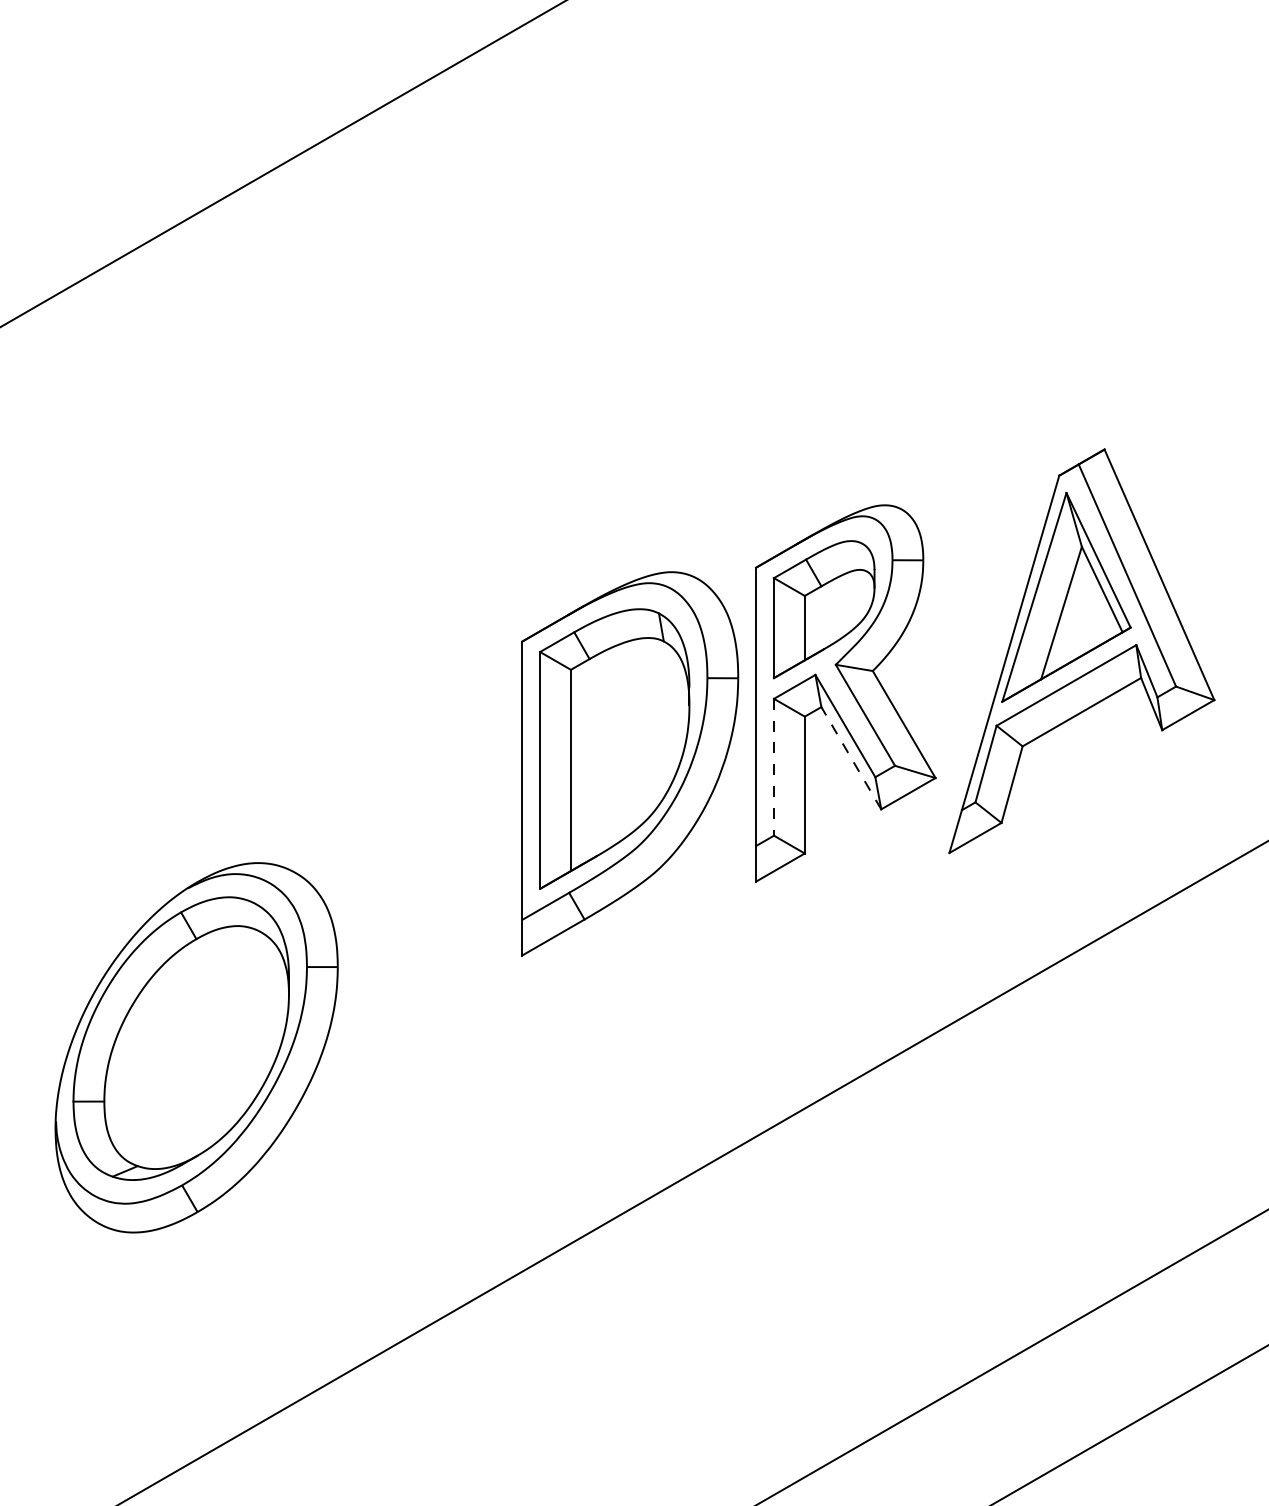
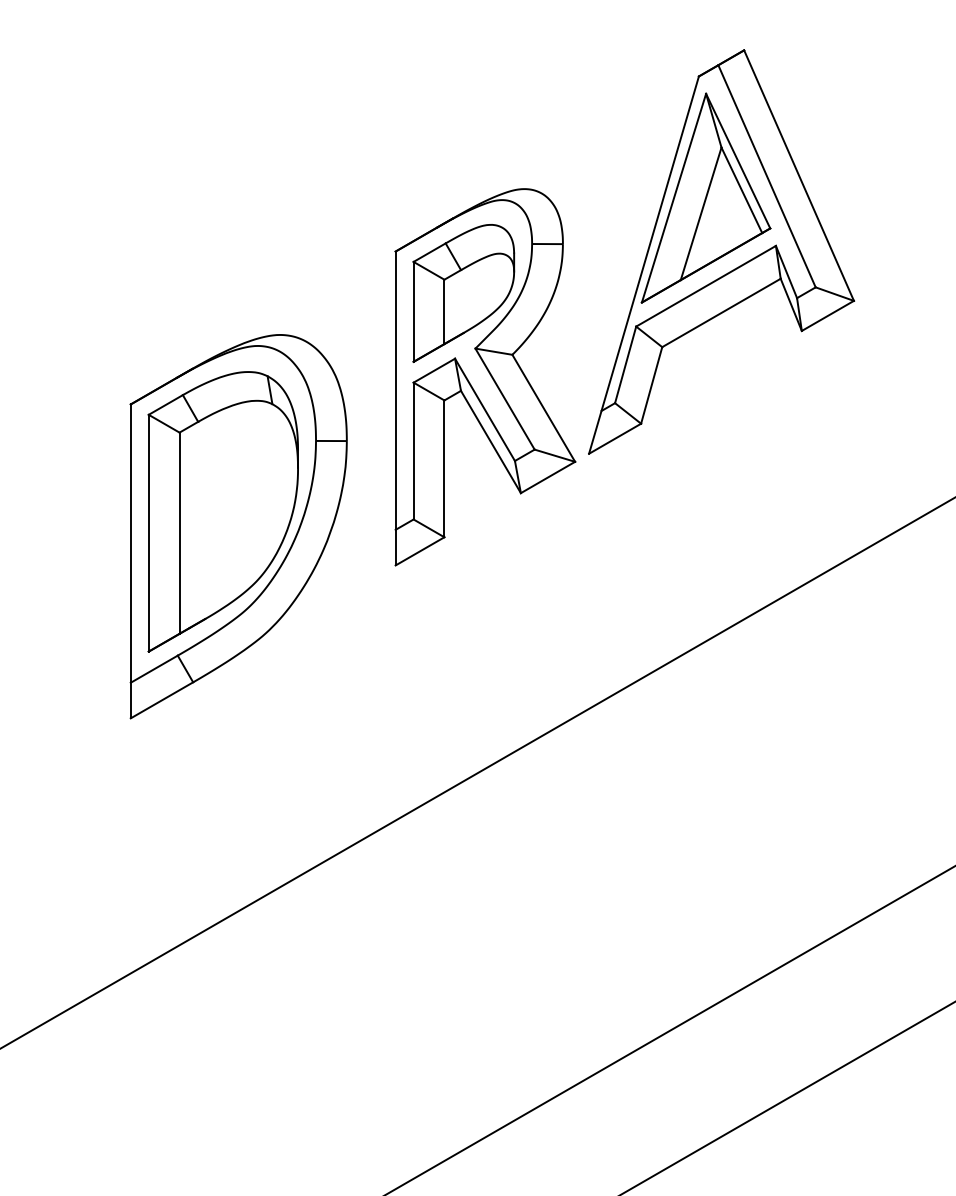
part: (1081, 651) -> (721, 252), moved
line: (851, 757) -> (491, 441), dashed -> solid
part: (630, 763) -> (239, 526), moved
line: (774, 767) -> (414, 451), dashed -> solid

